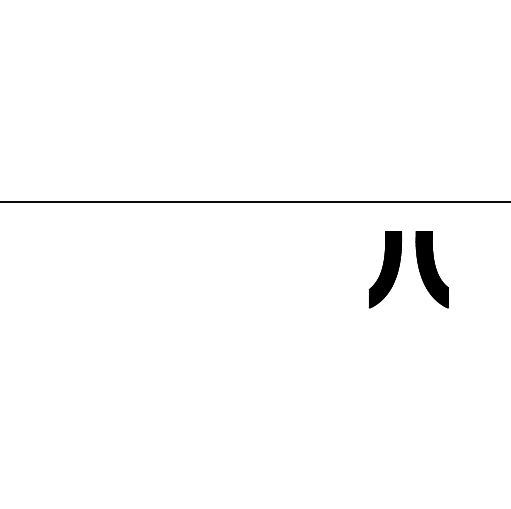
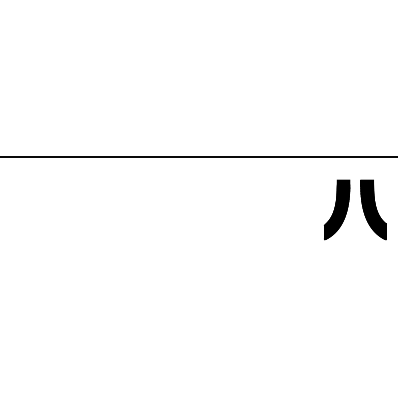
part: (418, 269) -> (362, 209), moved

